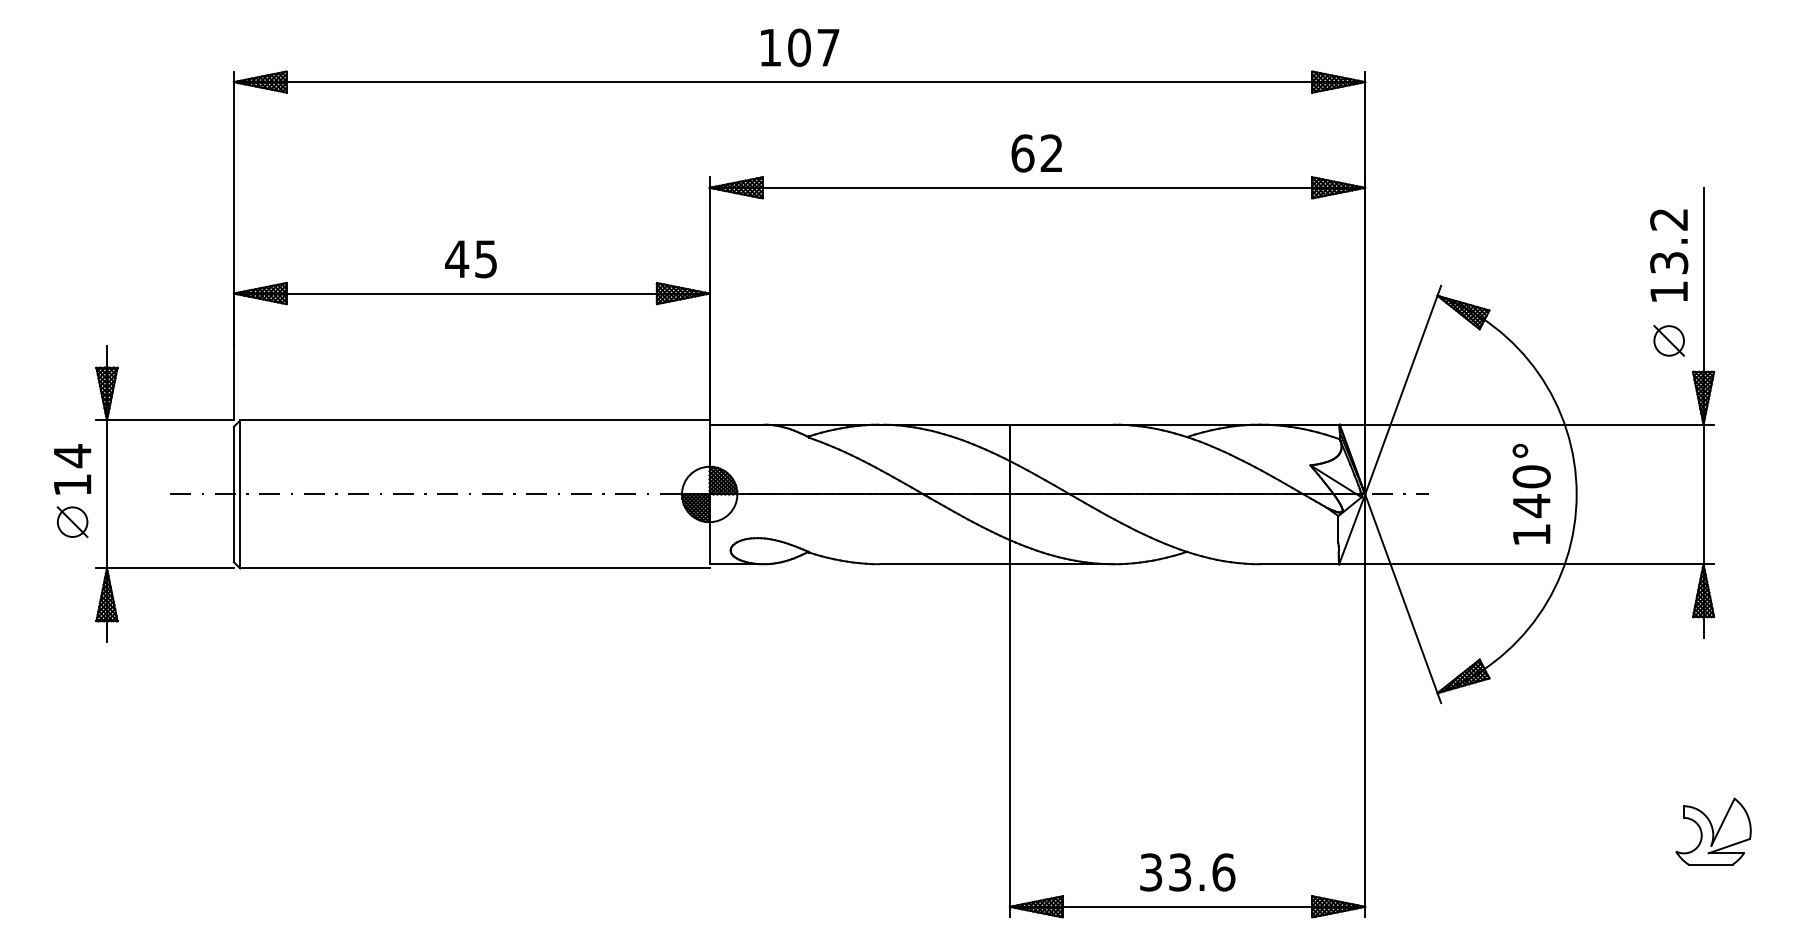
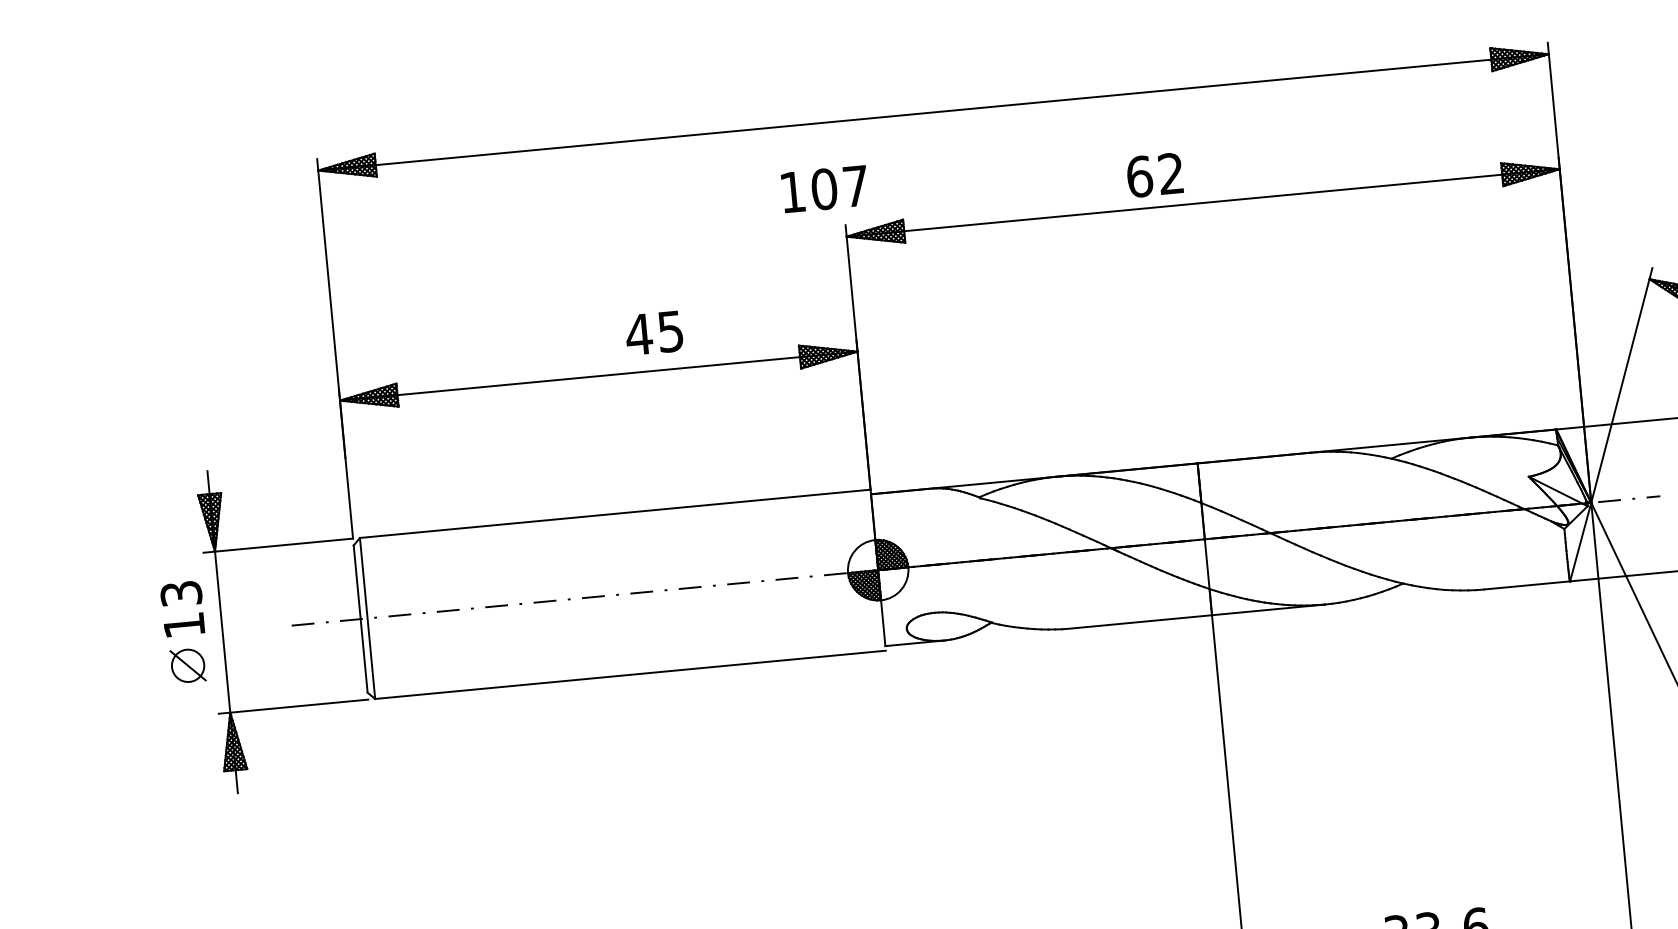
text: (800, 47) -> (825, 188), moved
text: (1036, 153) -> (1154, 175), moved
text: (470, 259) -> (653, 333), moved
text: (72, 456) -> (181, 594), 14 -> 13

